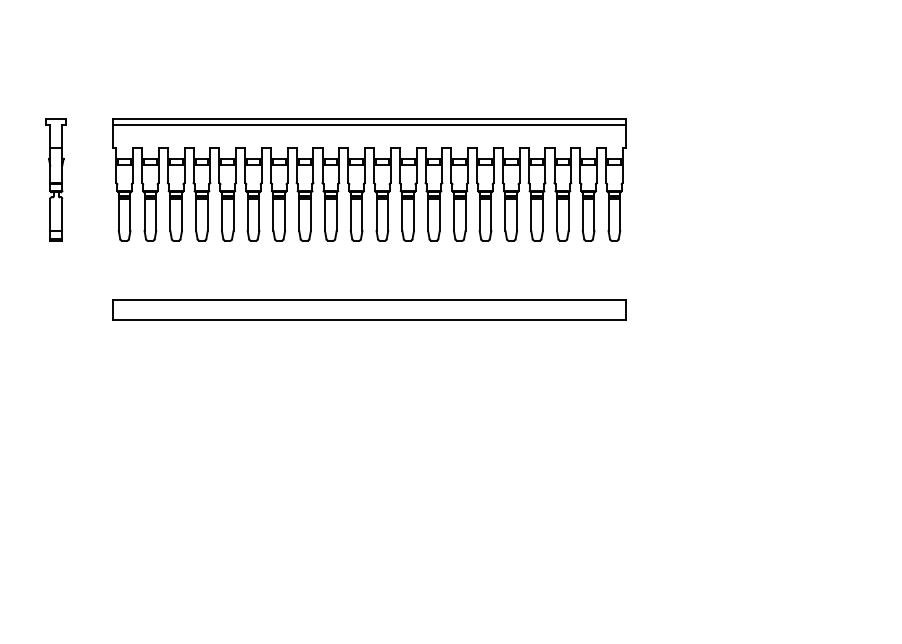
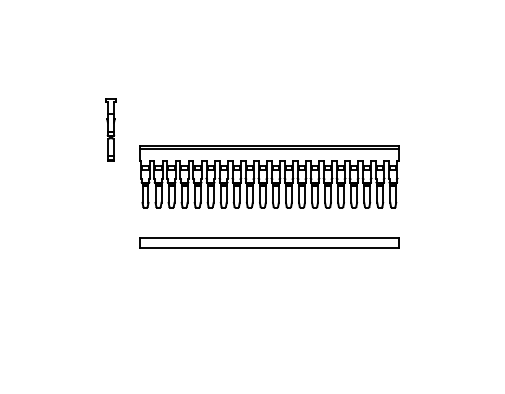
part: (55, 178) -> (110, 129), moved

